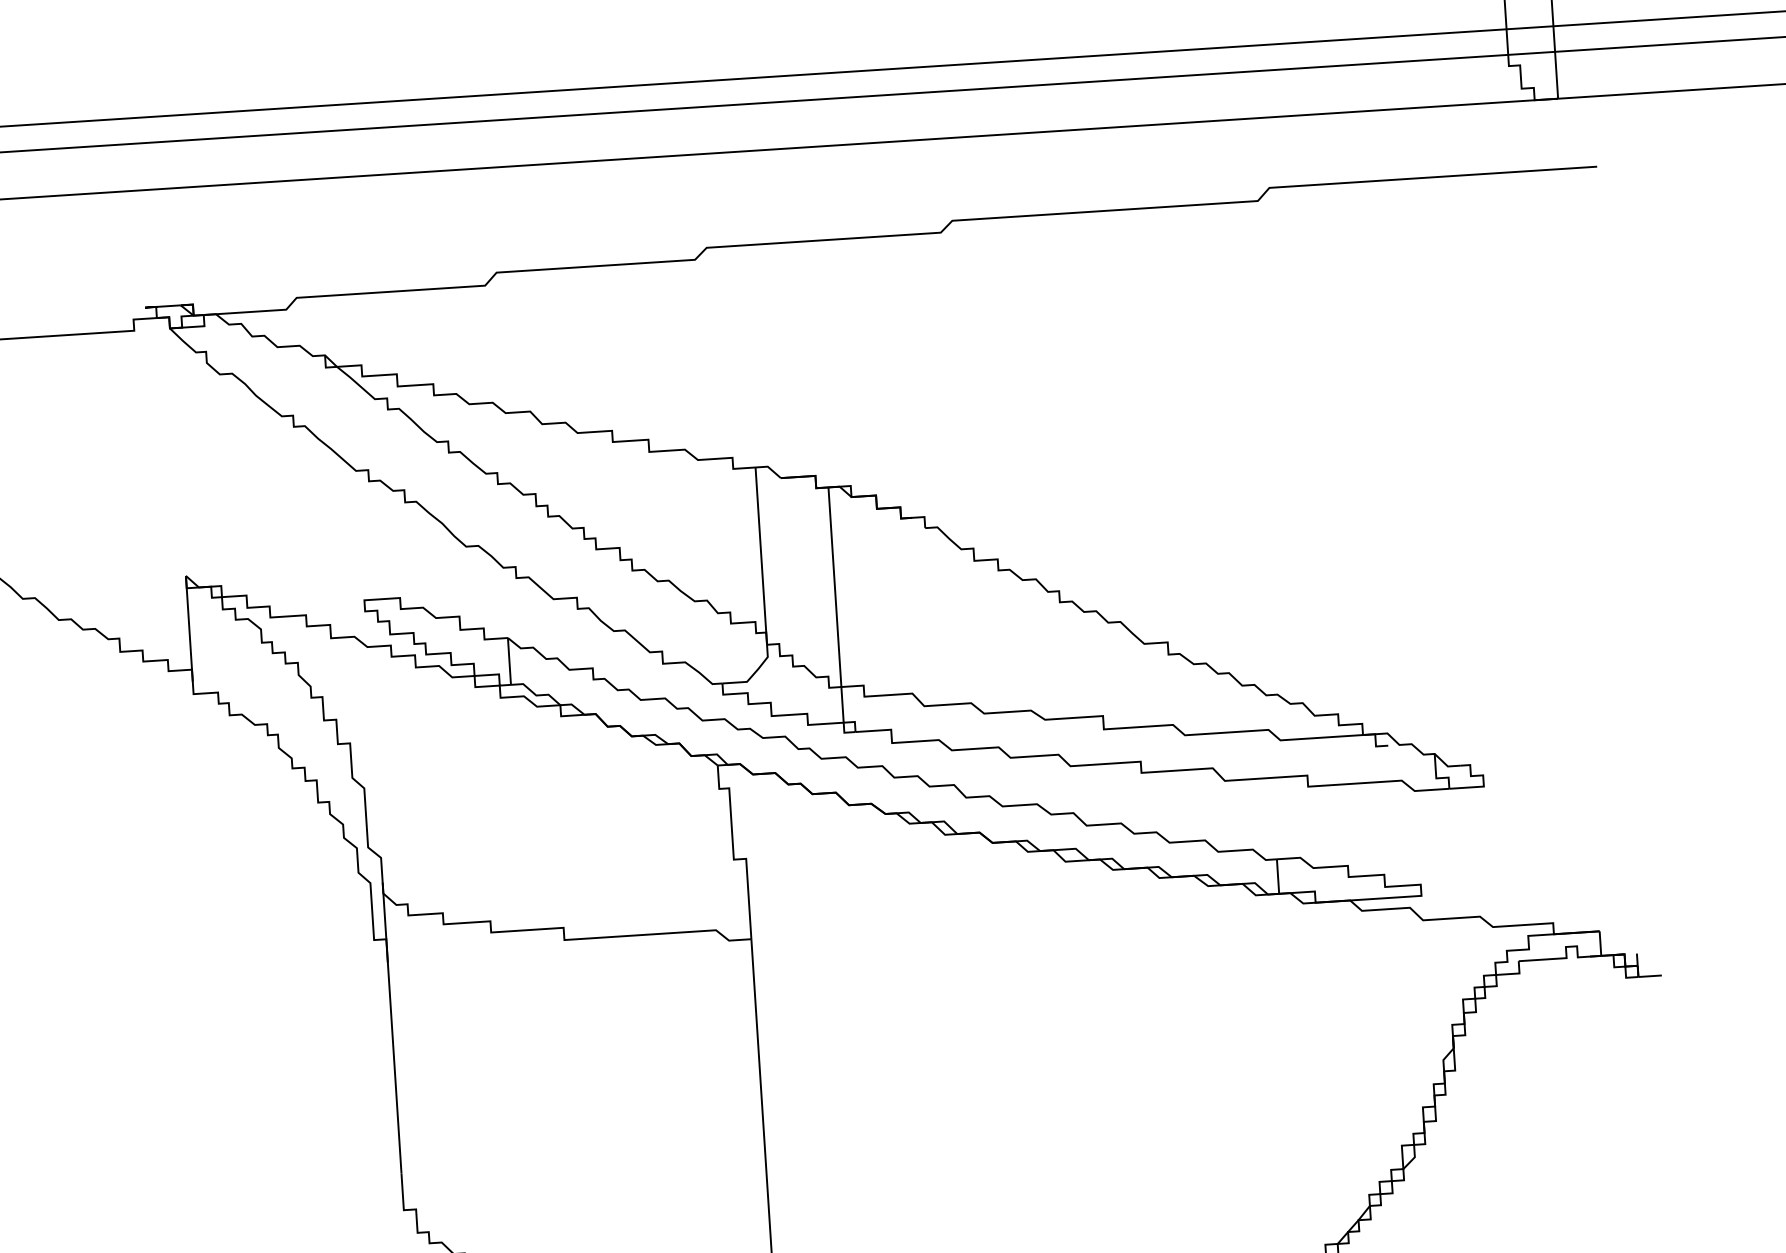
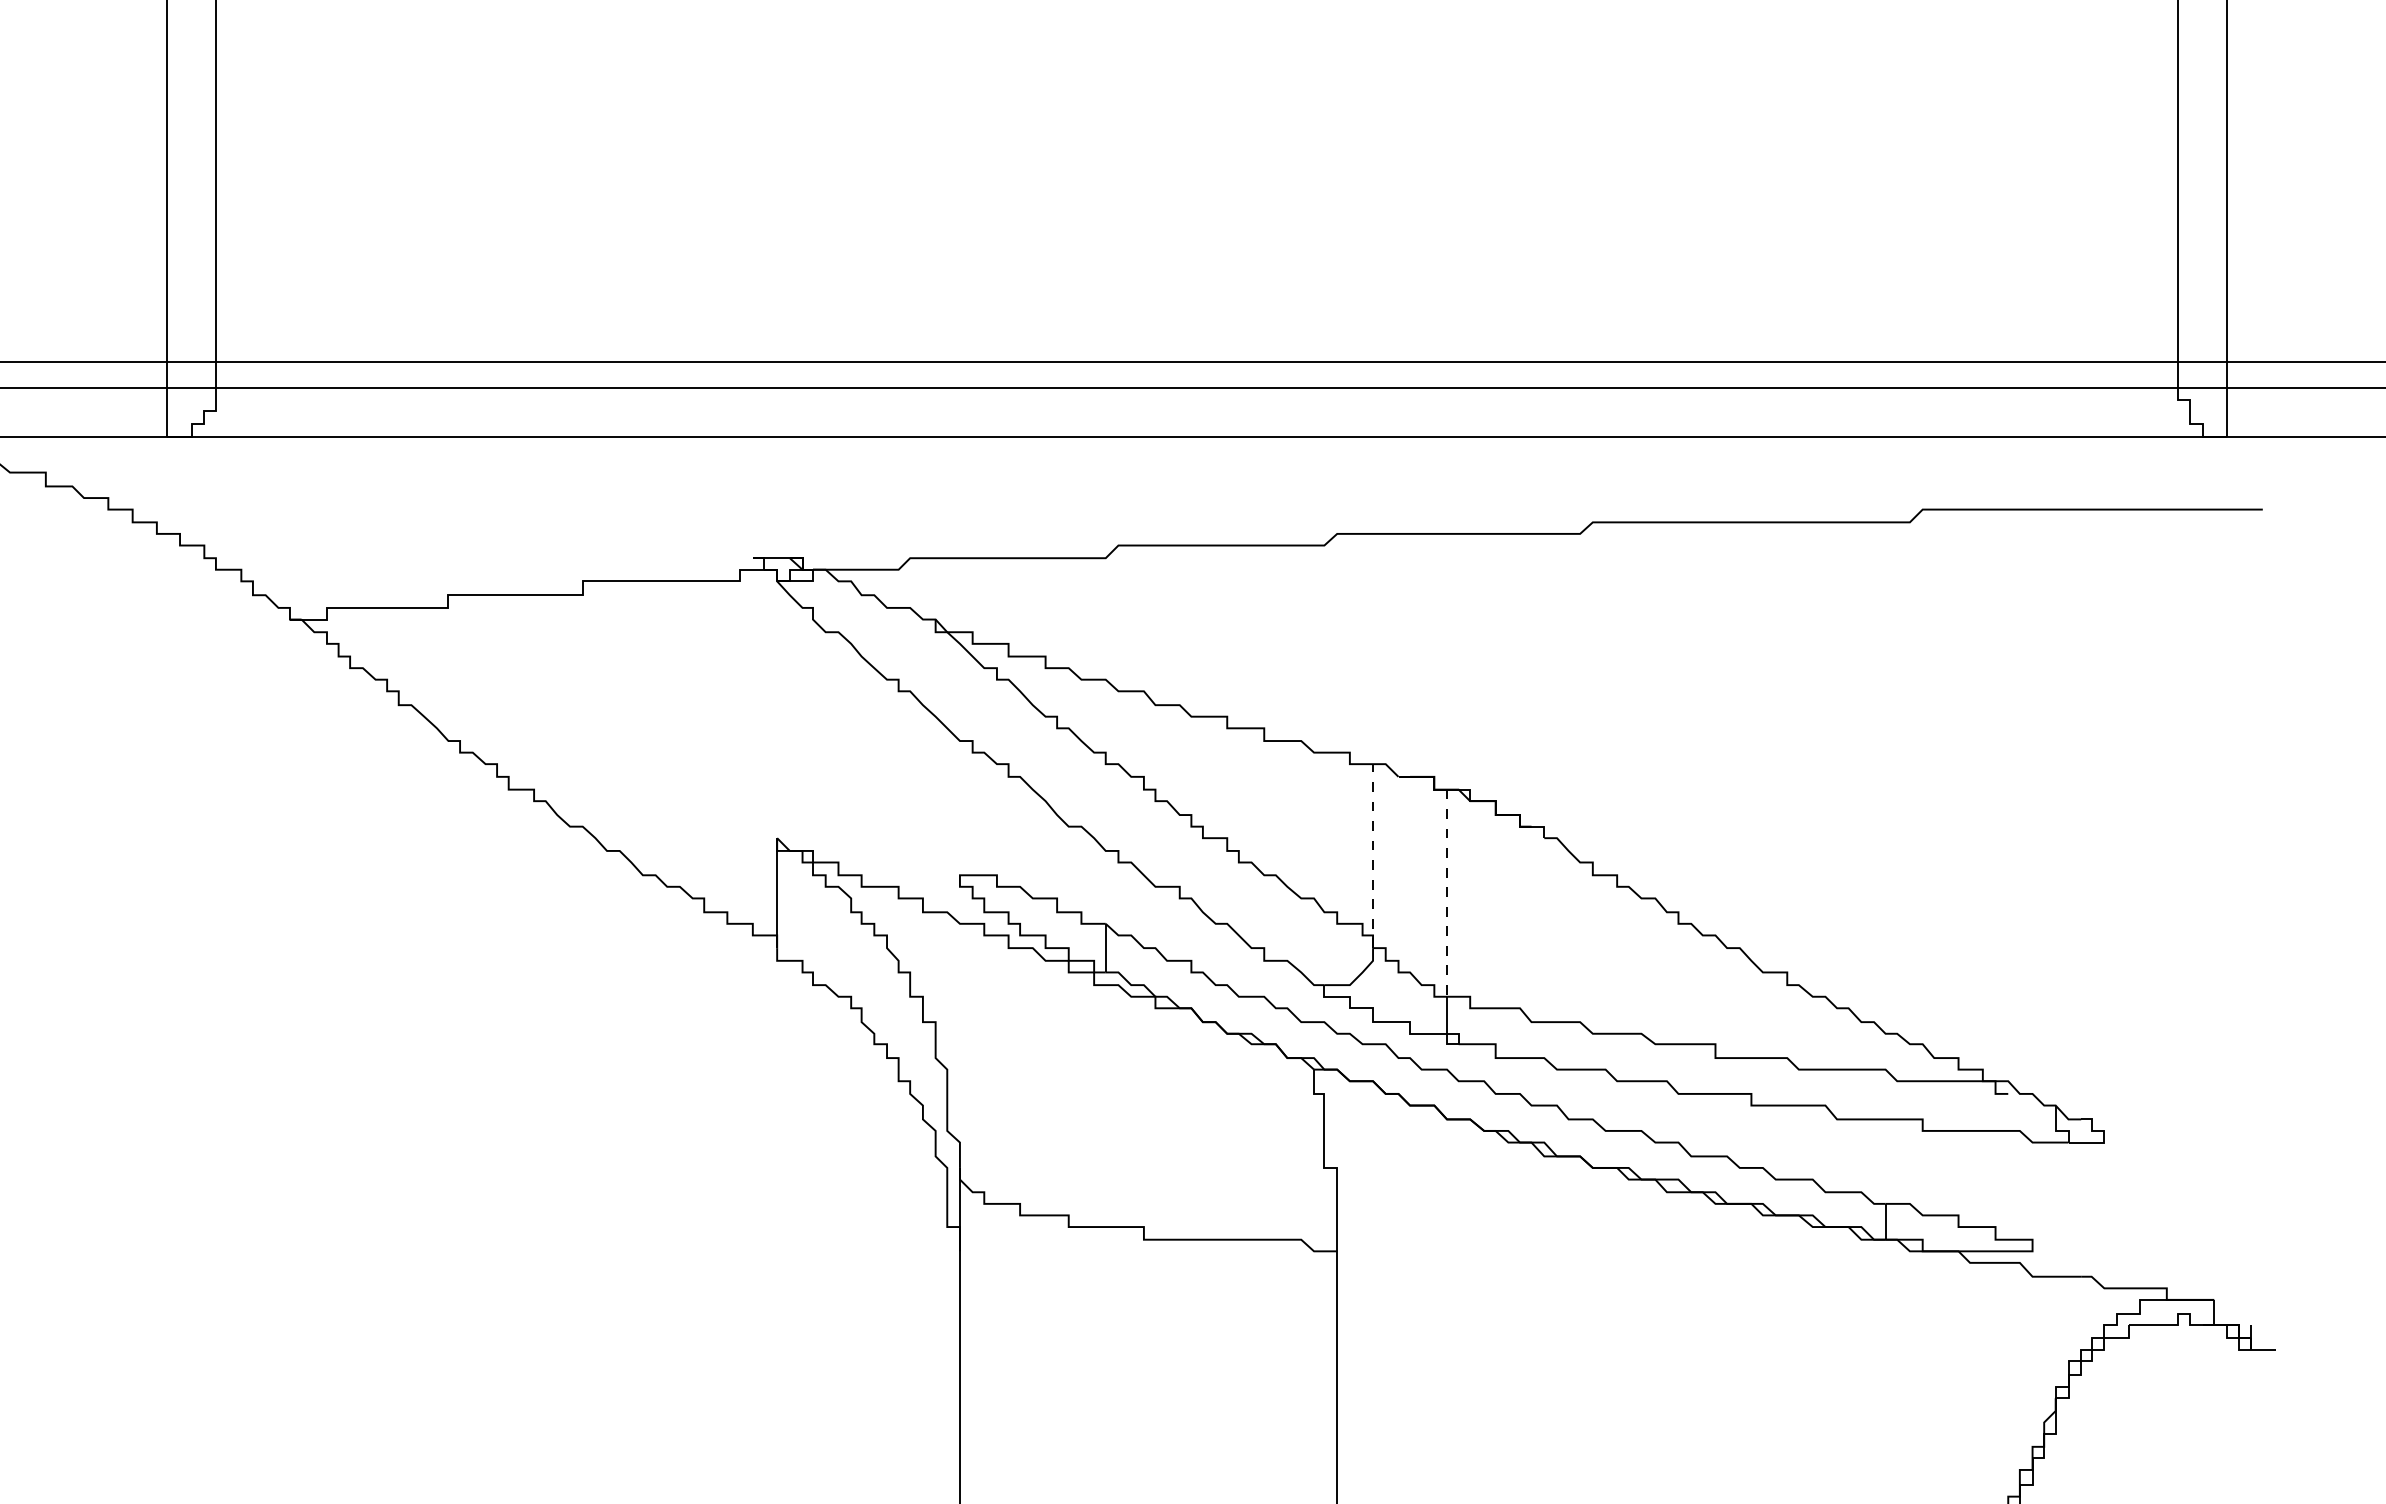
line: (761, 556) -> (1373, 856), solid -> dashed
line: (835, 587) -> (1447, 893), solid -> dashed

